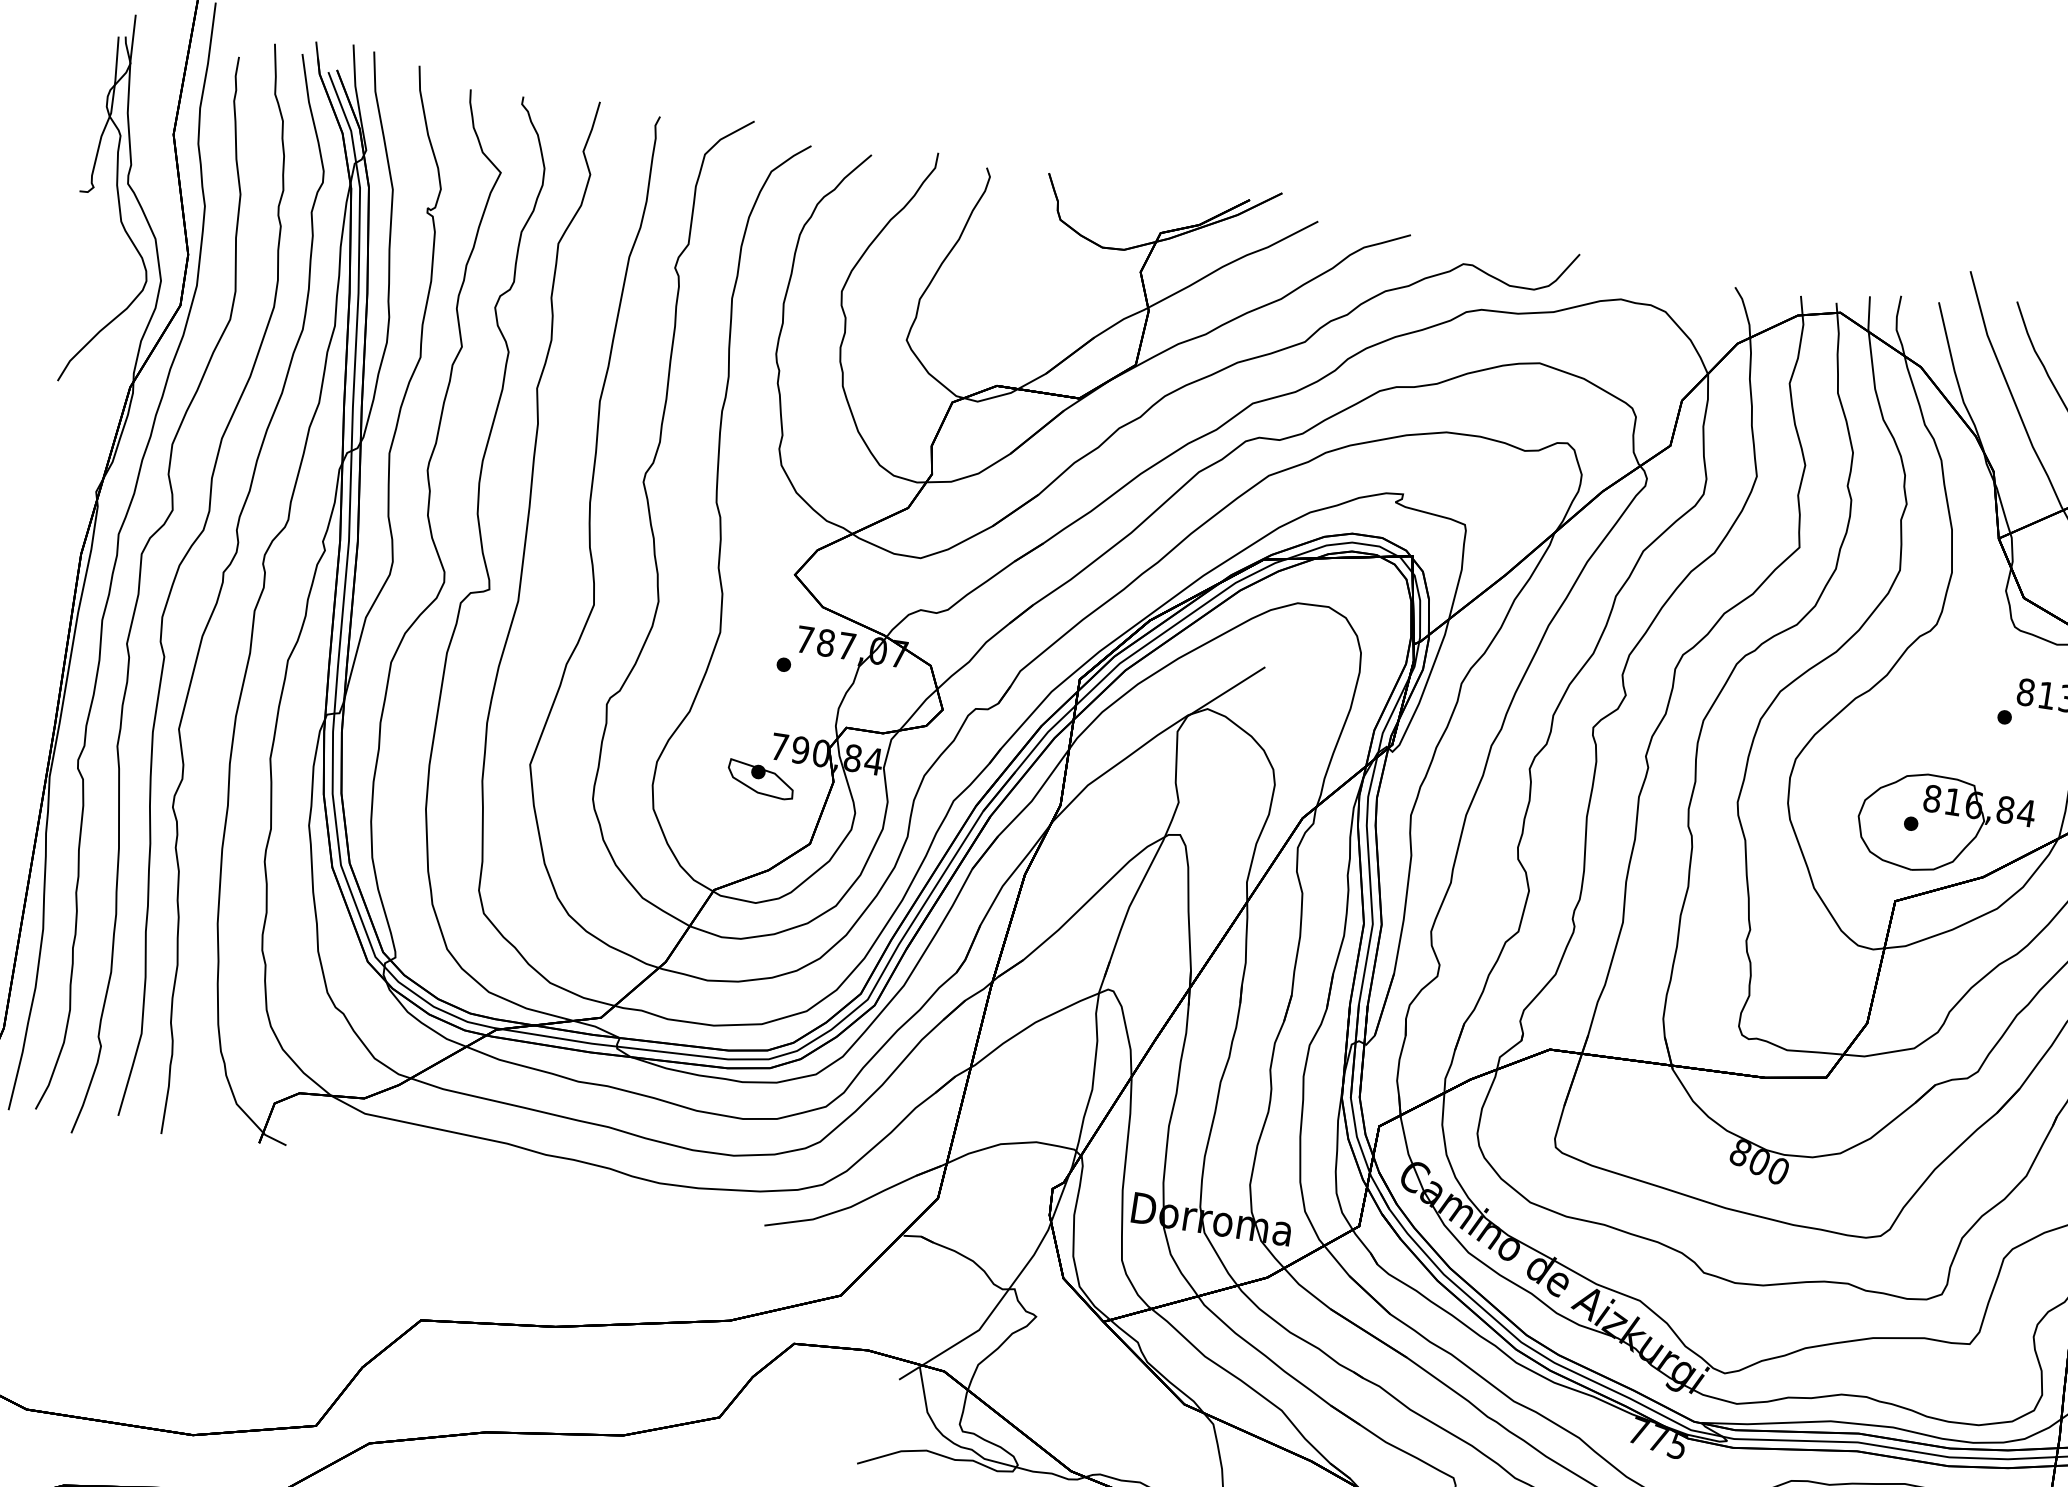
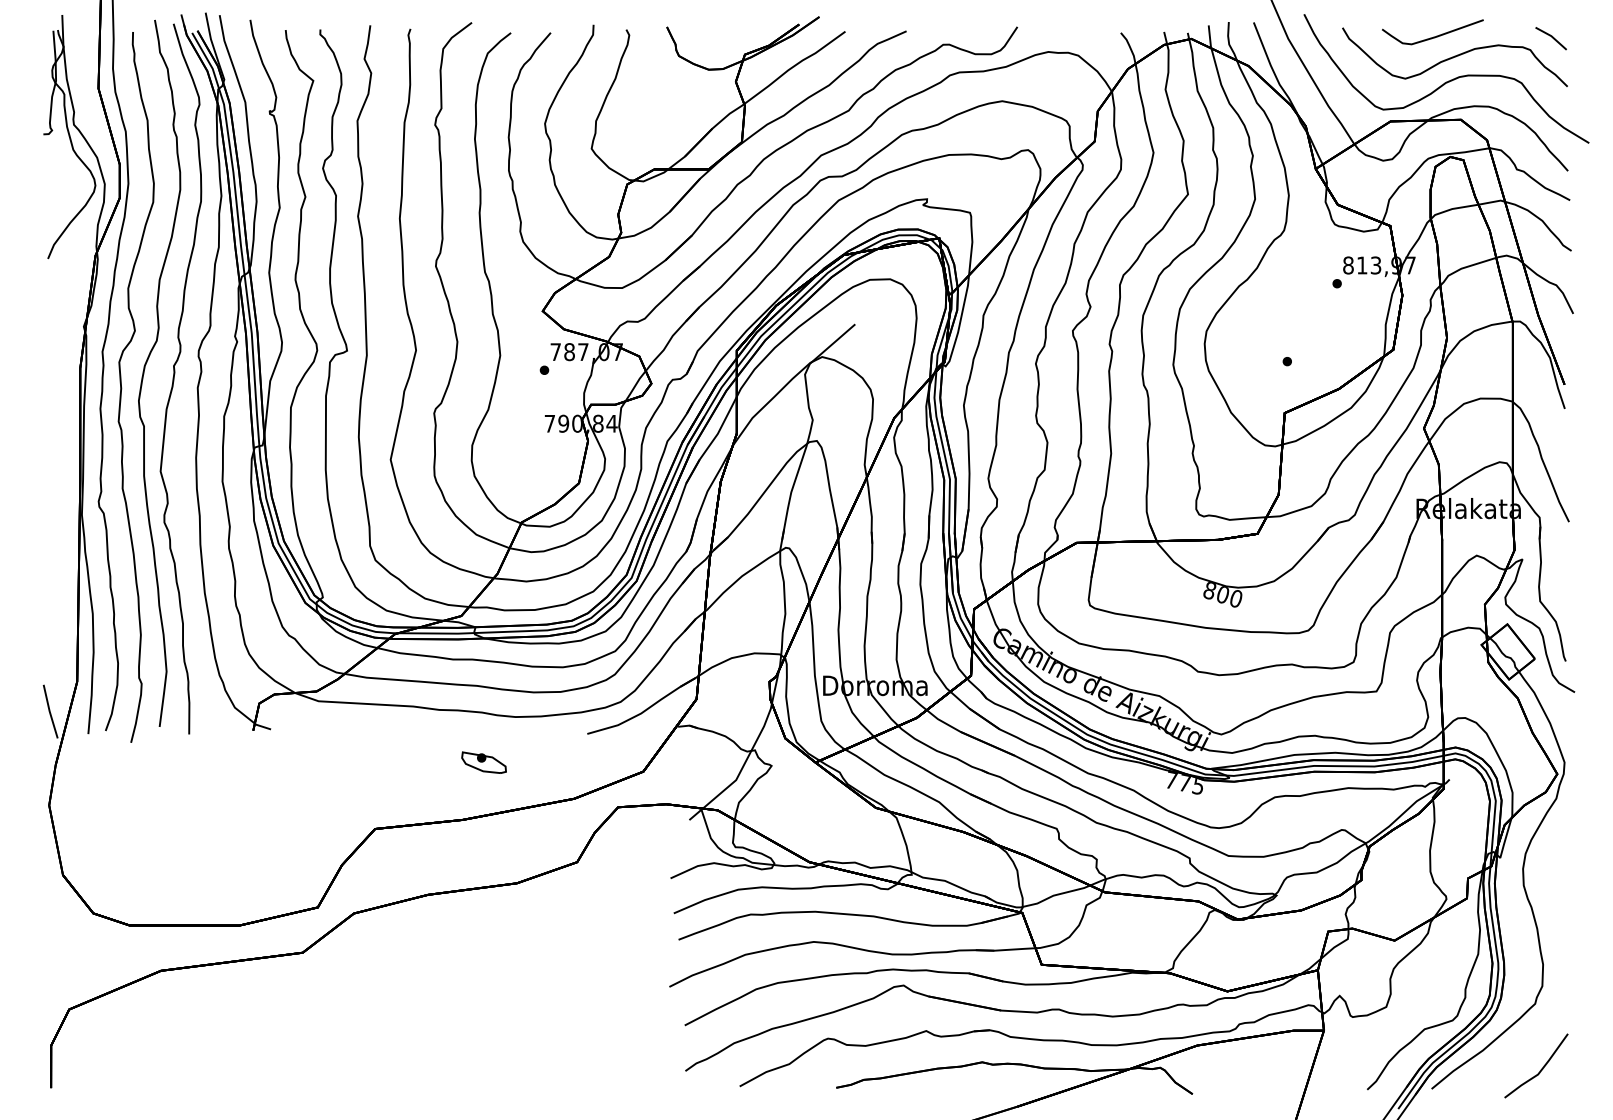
part: (760, 779) -> (483, 762), moved
part: (1943, 825) -> (1308, 359), removed

